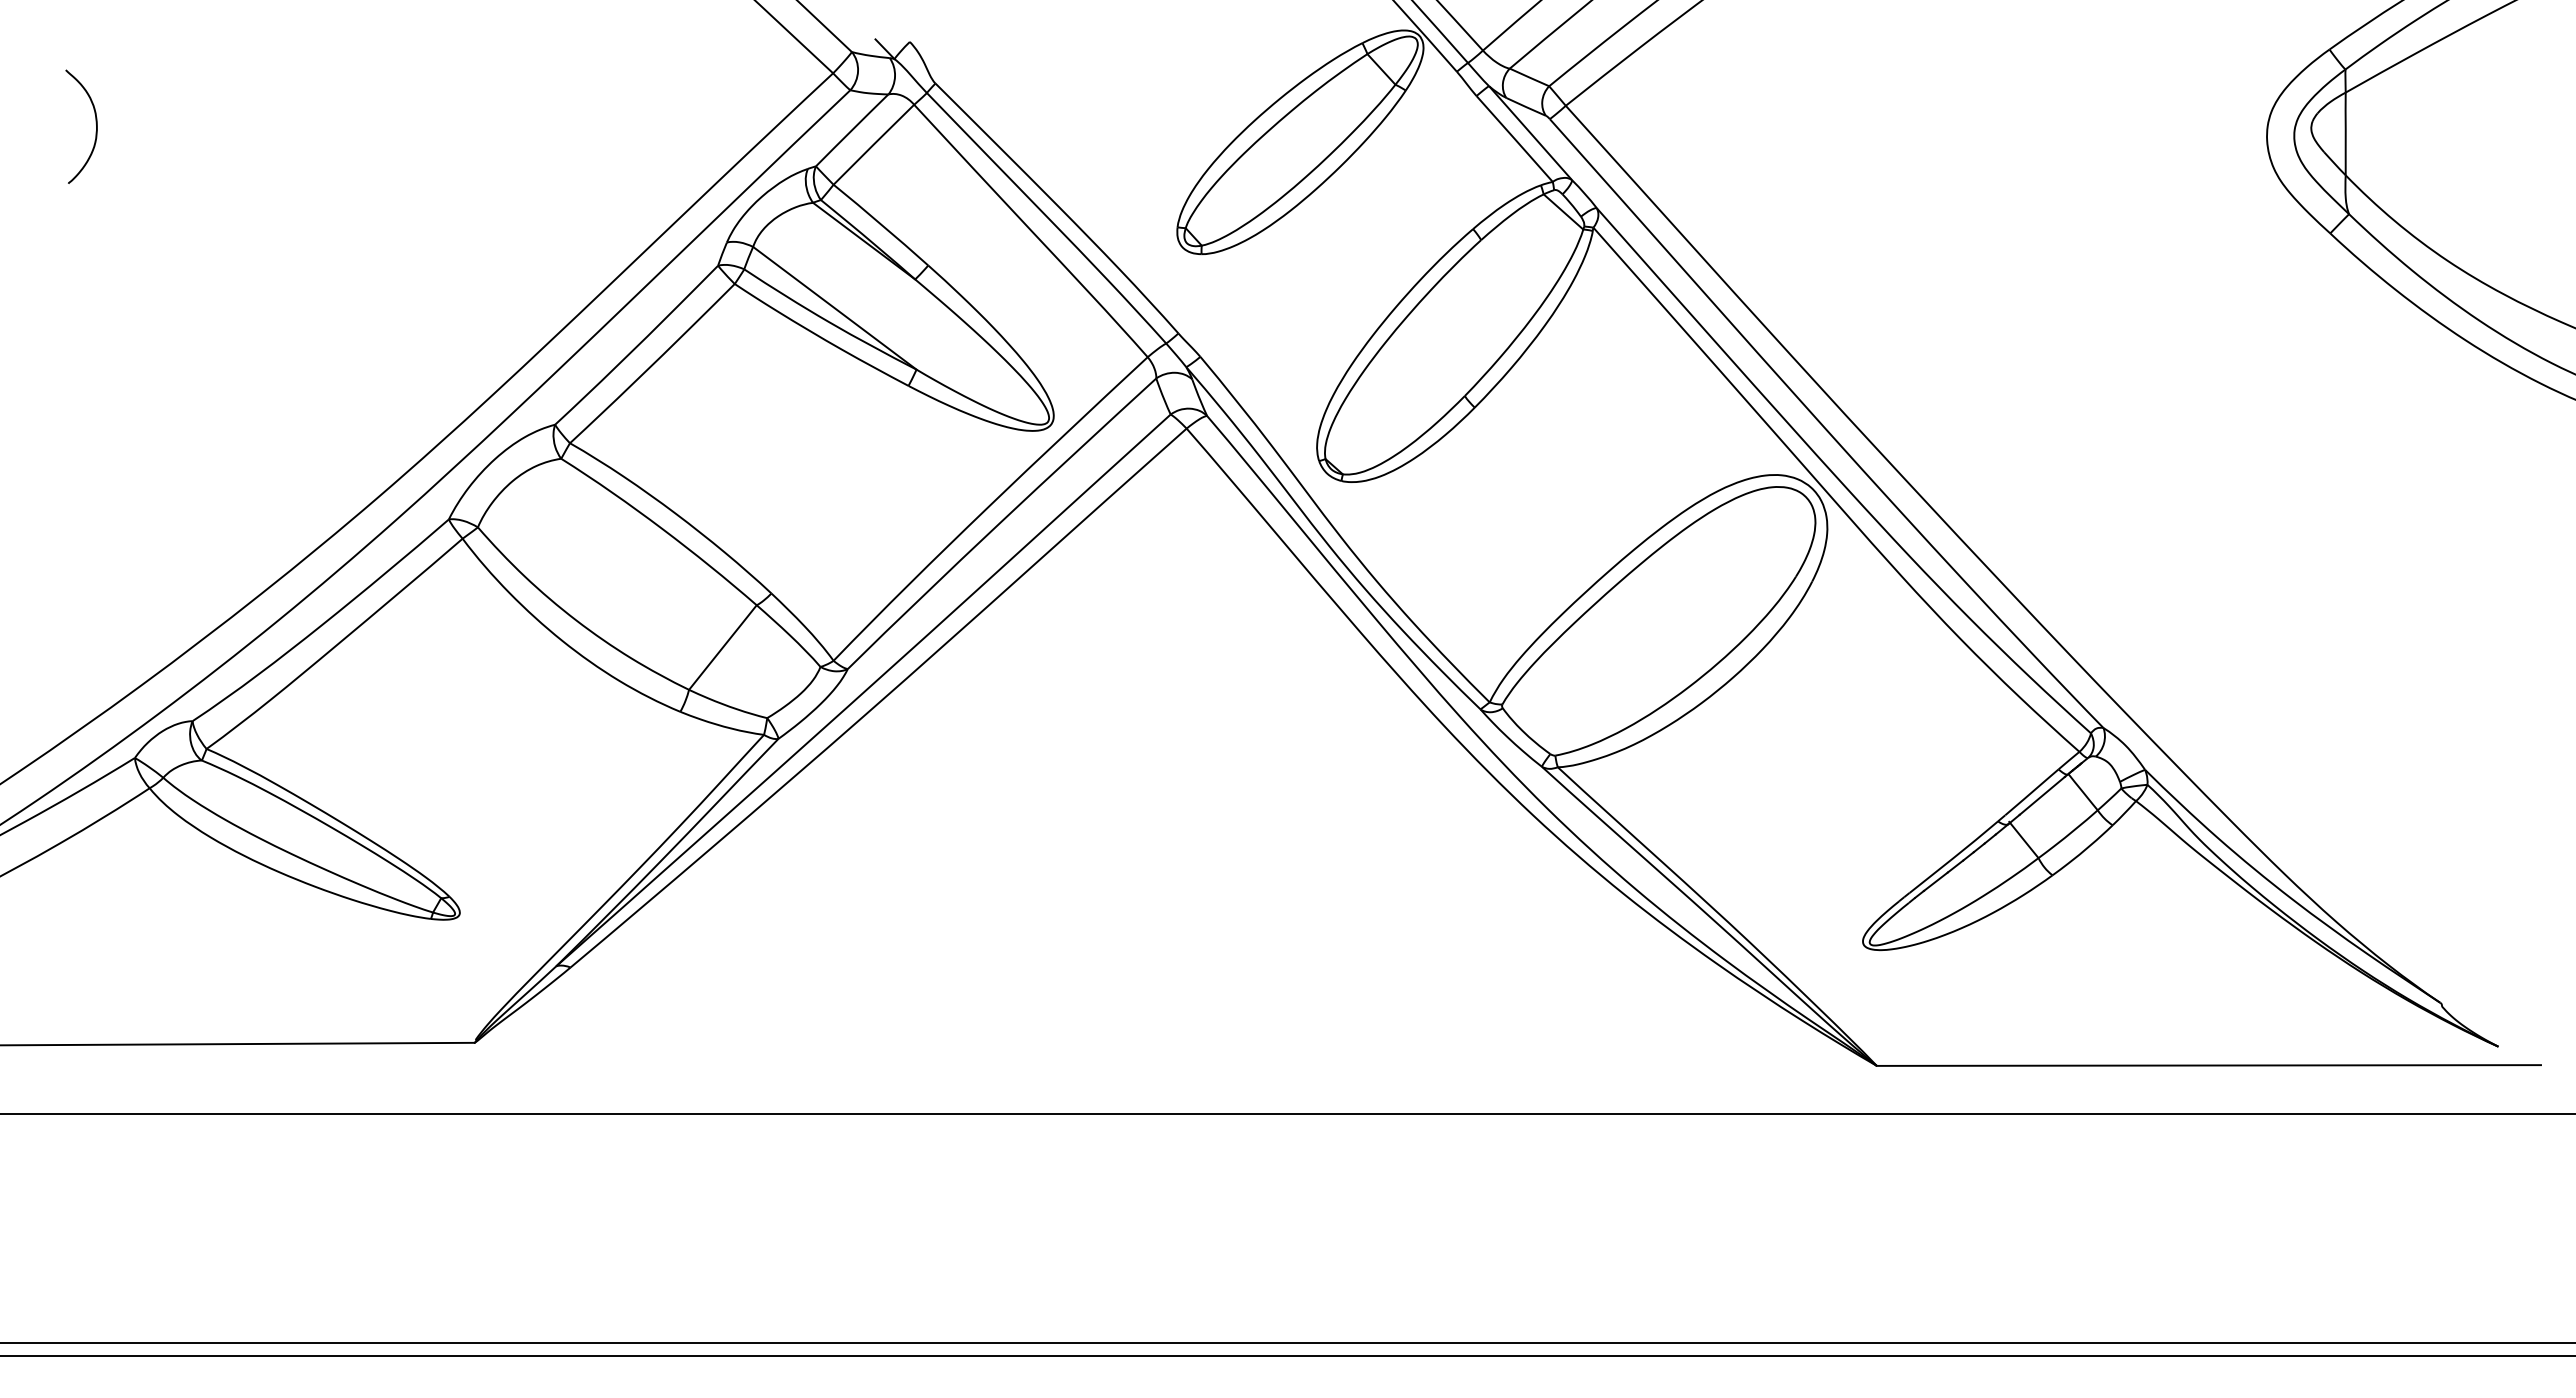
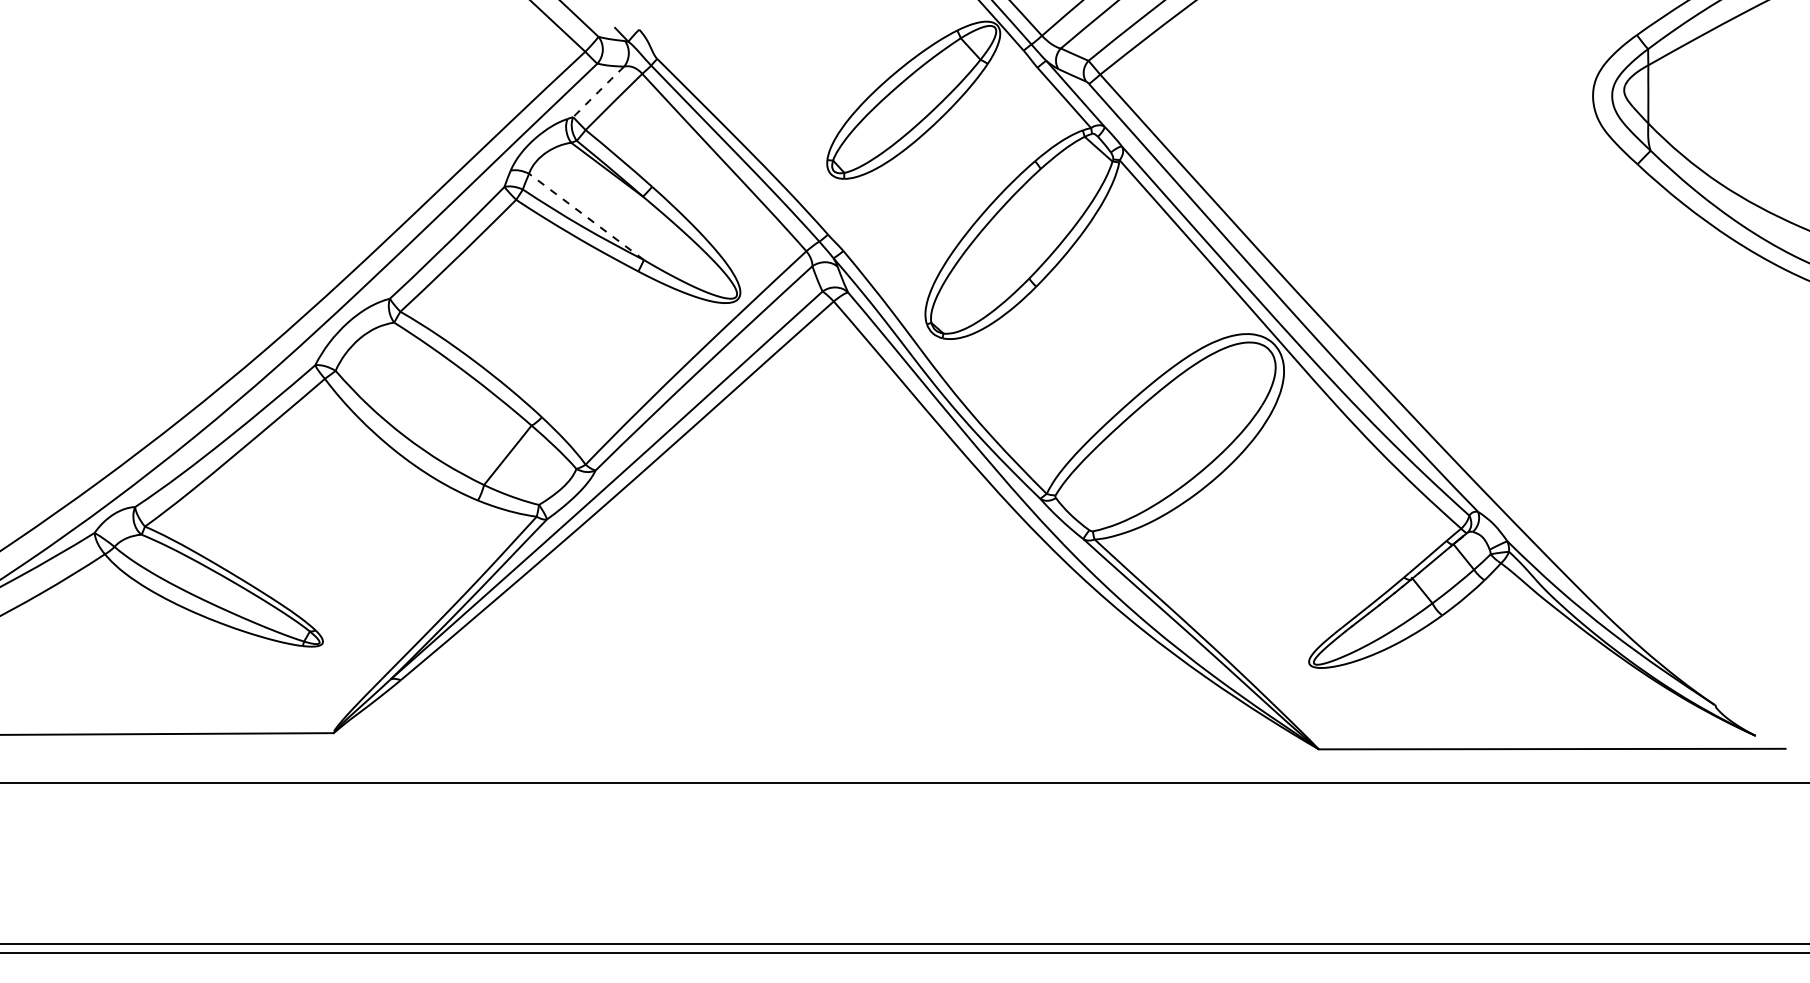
curve: (95, 123) -> (66, 87), removed
arc: (852, 130) -> (598, 91), solid -> dashed
line: (834, 307) -> (586, 216), solid -> dashed

